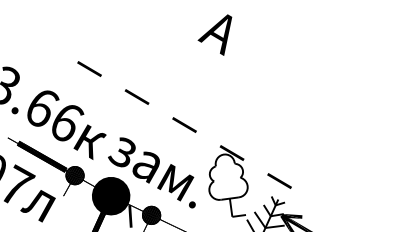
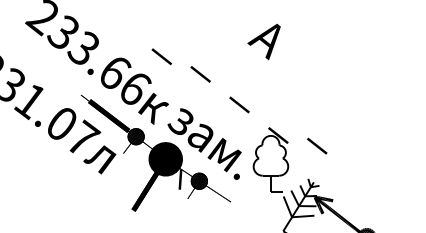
text: (215, 37) -> (263, 42), moved
line: (89, 68) -> (161, 56), moved
line: (279, 180) -> (317, 145), moved

